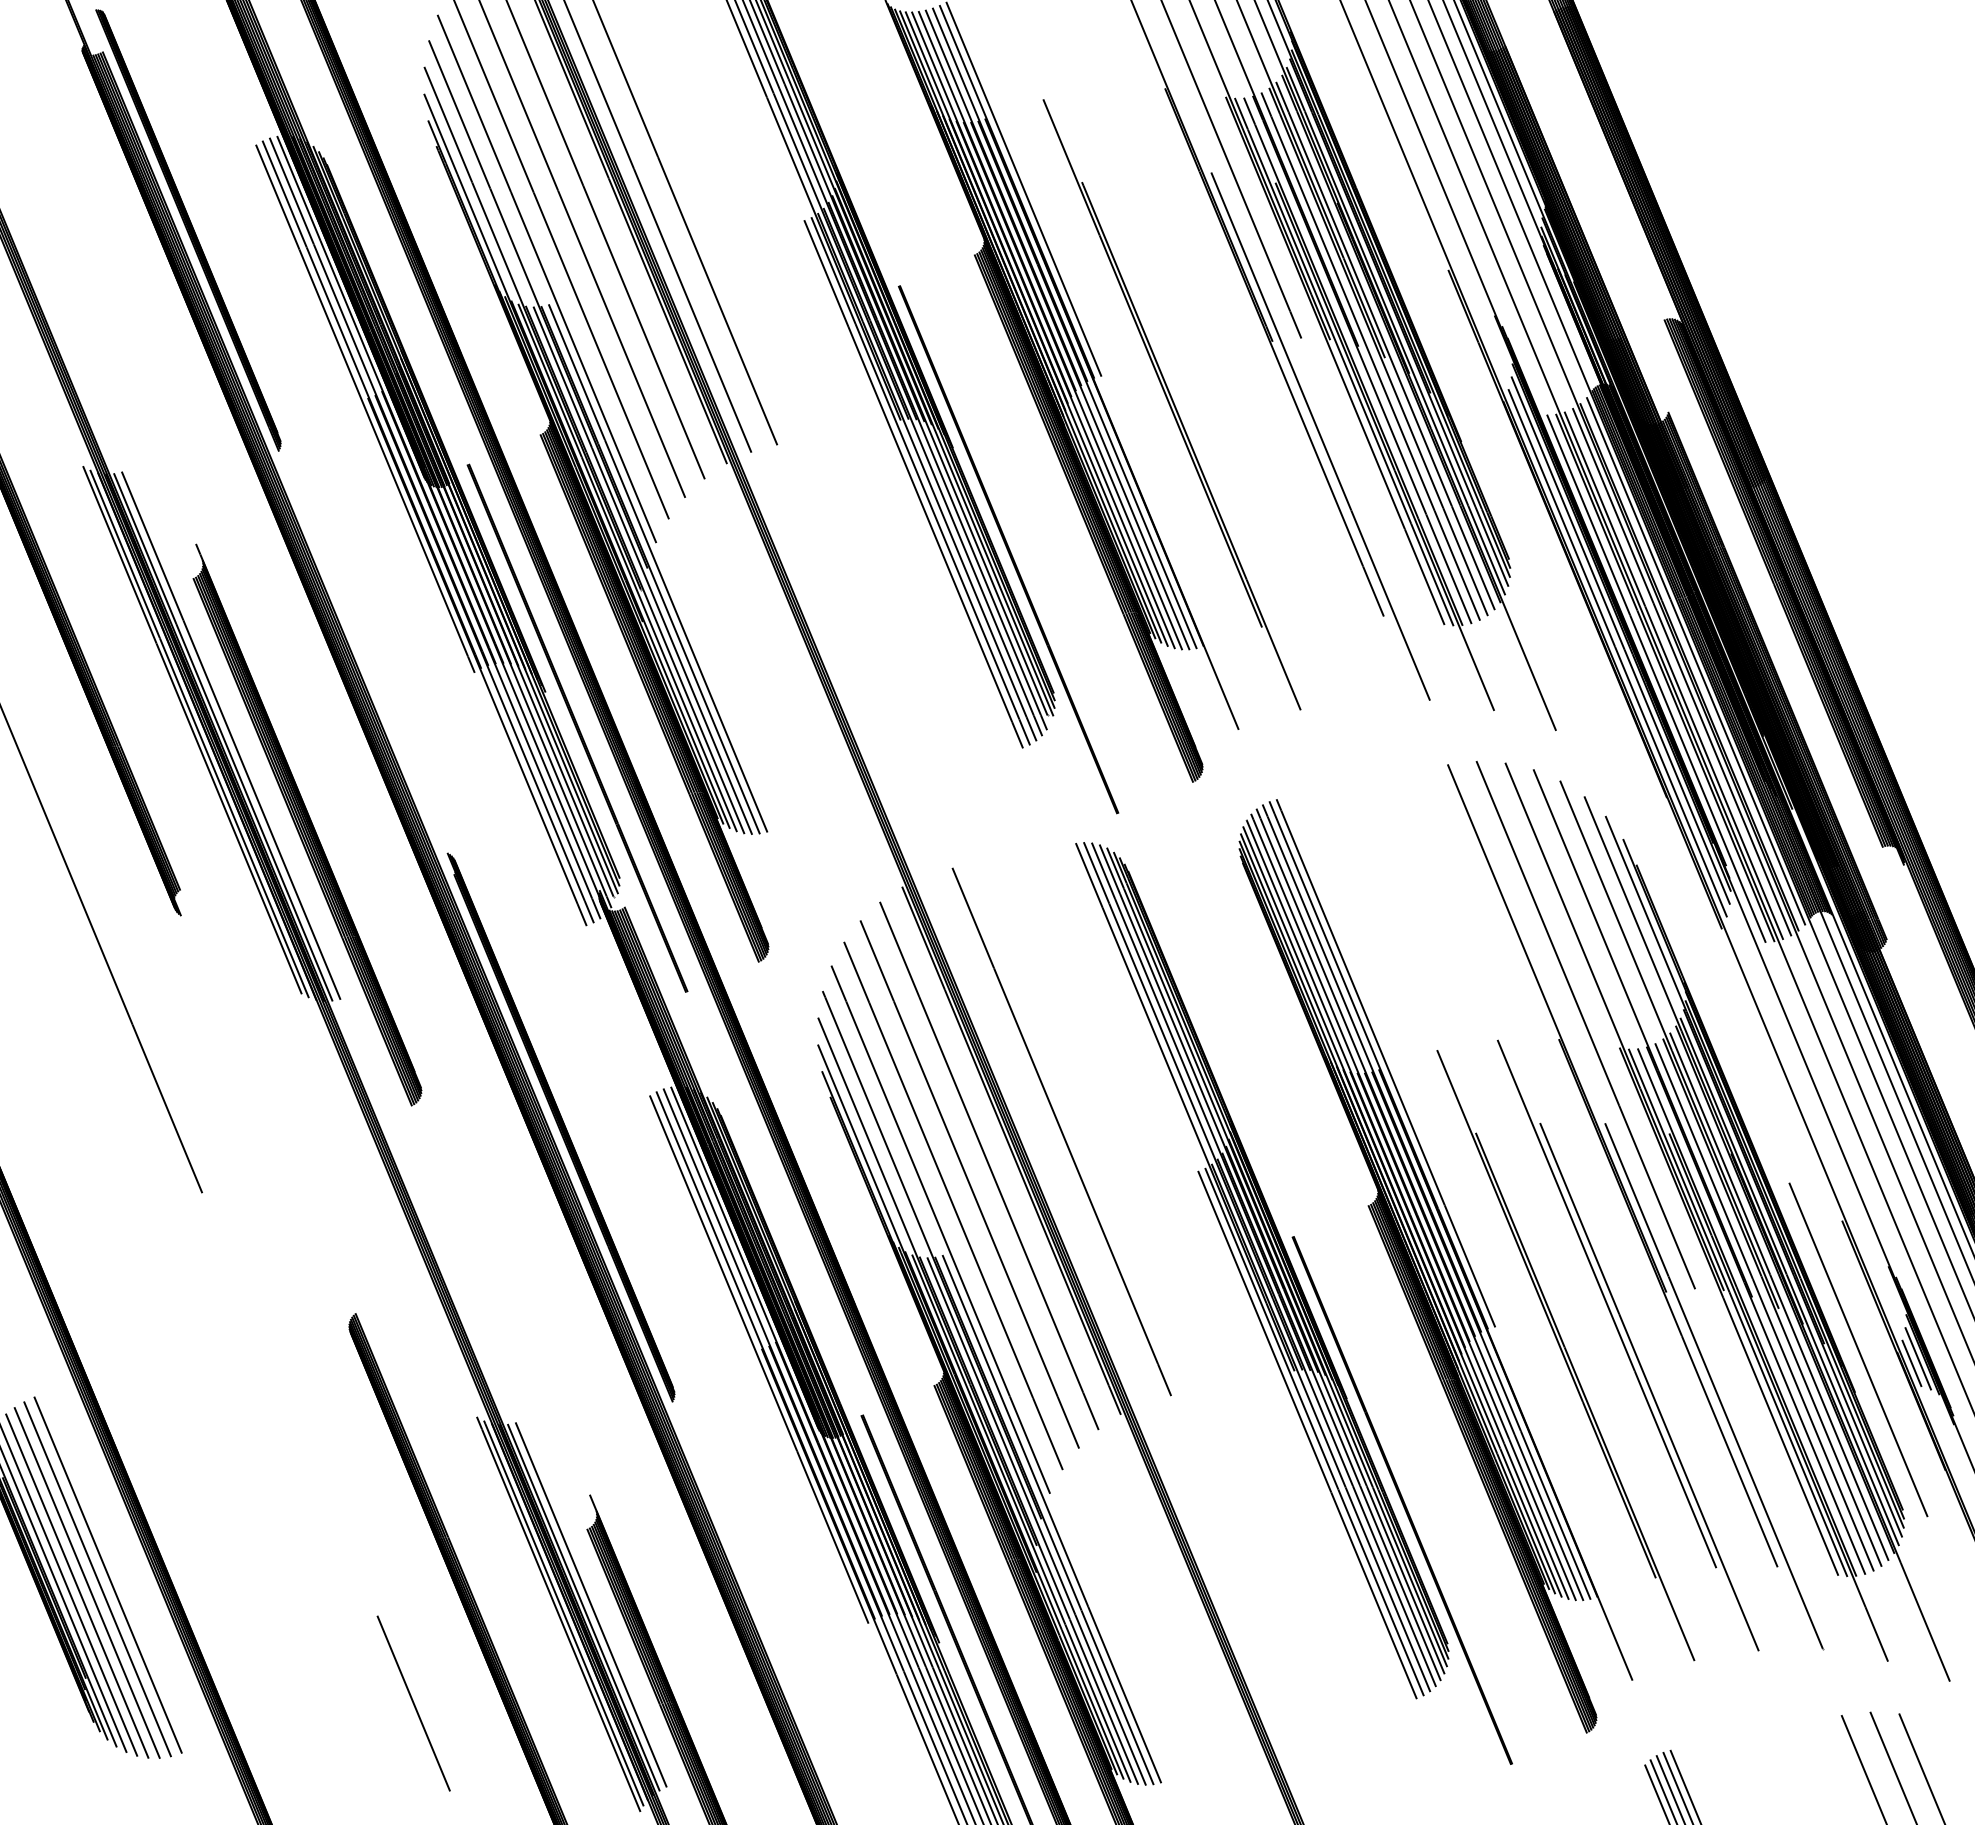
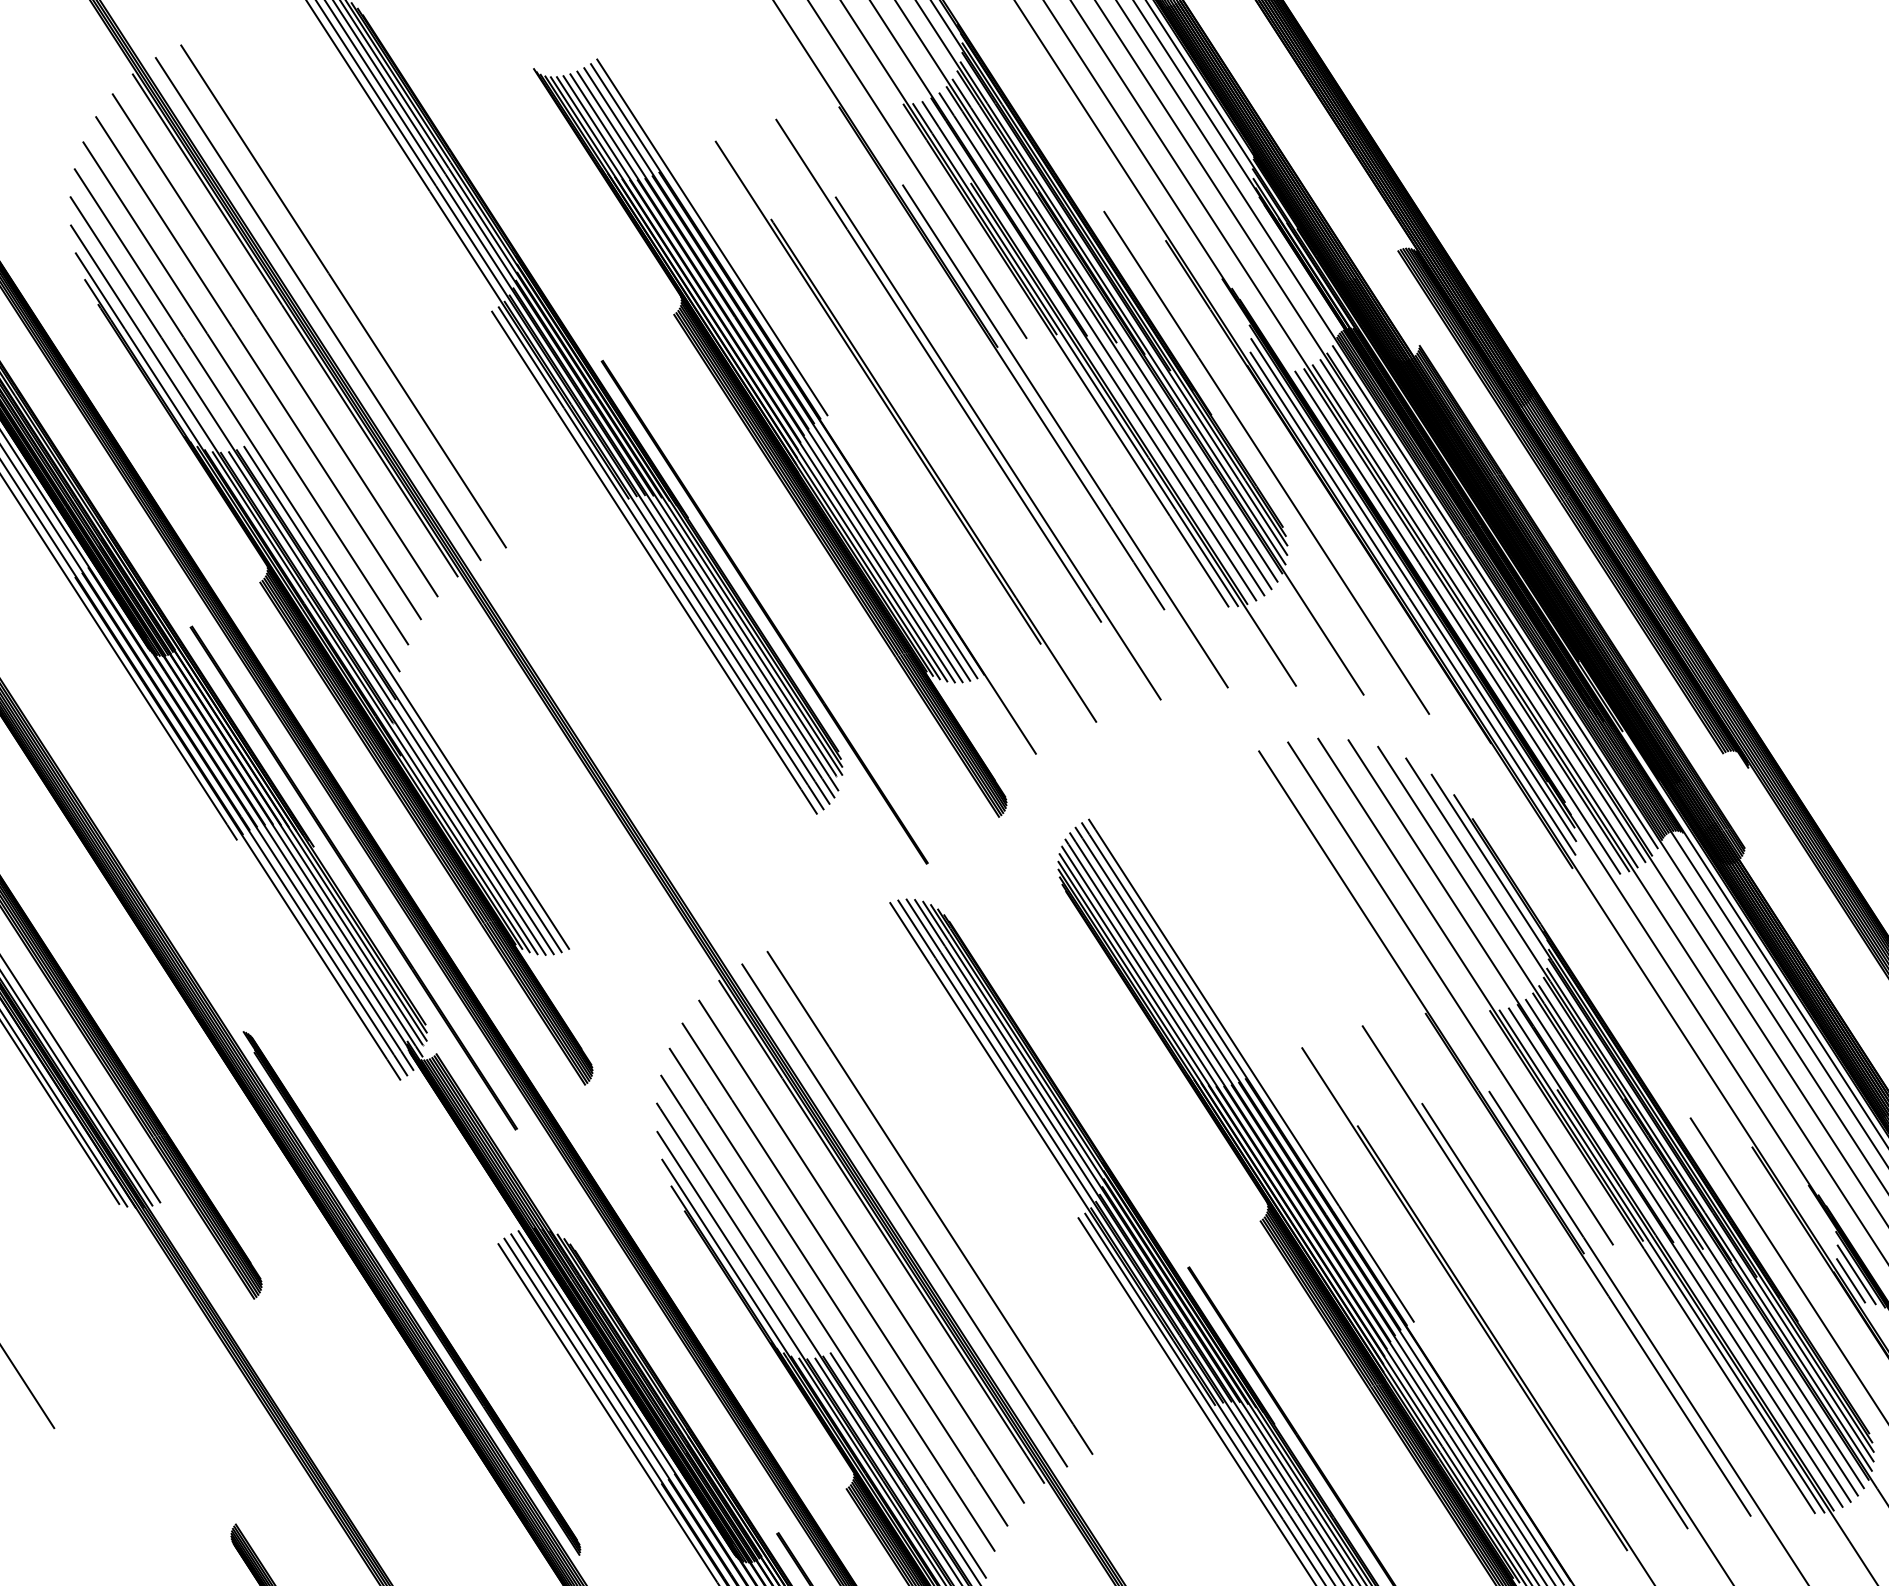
part: (1234, 394) -> (968, 409), added
line: (1504, 495) -> (1266, 462), added
line: (1035, 1139) -> (904, 1215), added

